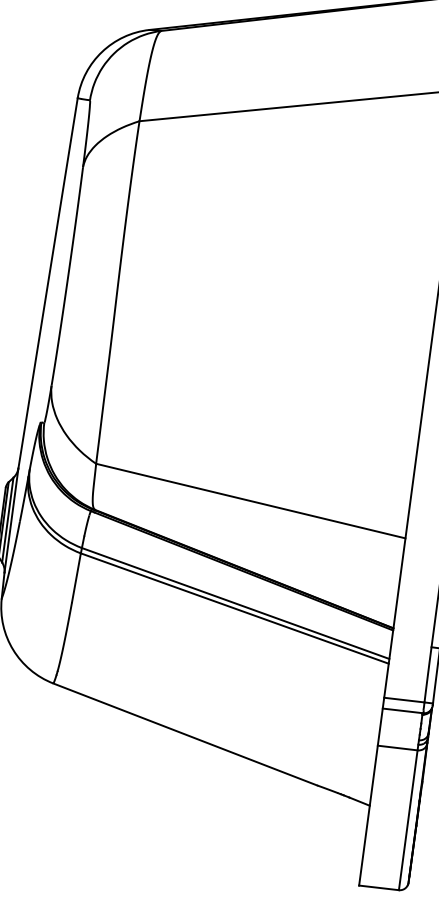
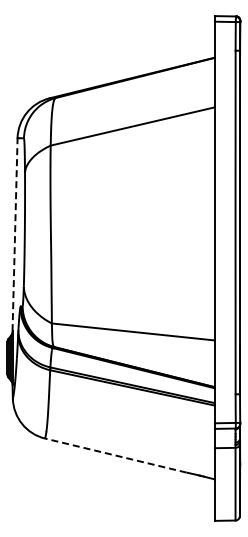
line: (48, 283) -> (15, 234), solid -> dashed
line: (184, 734) -> (115, 455), solid -> dashed

